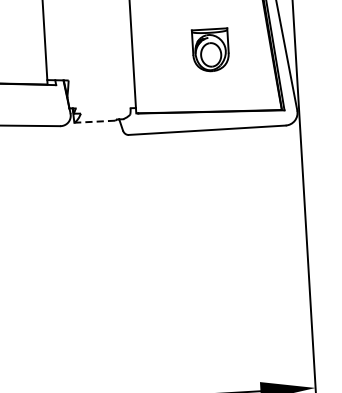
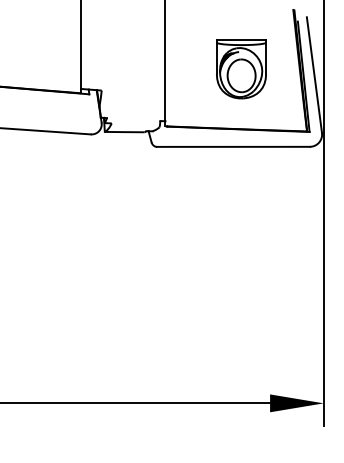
part: (210, 50) -> (241, 69), size x1.43
line: (94, 122) -> (124, 132), dashed -> solid

